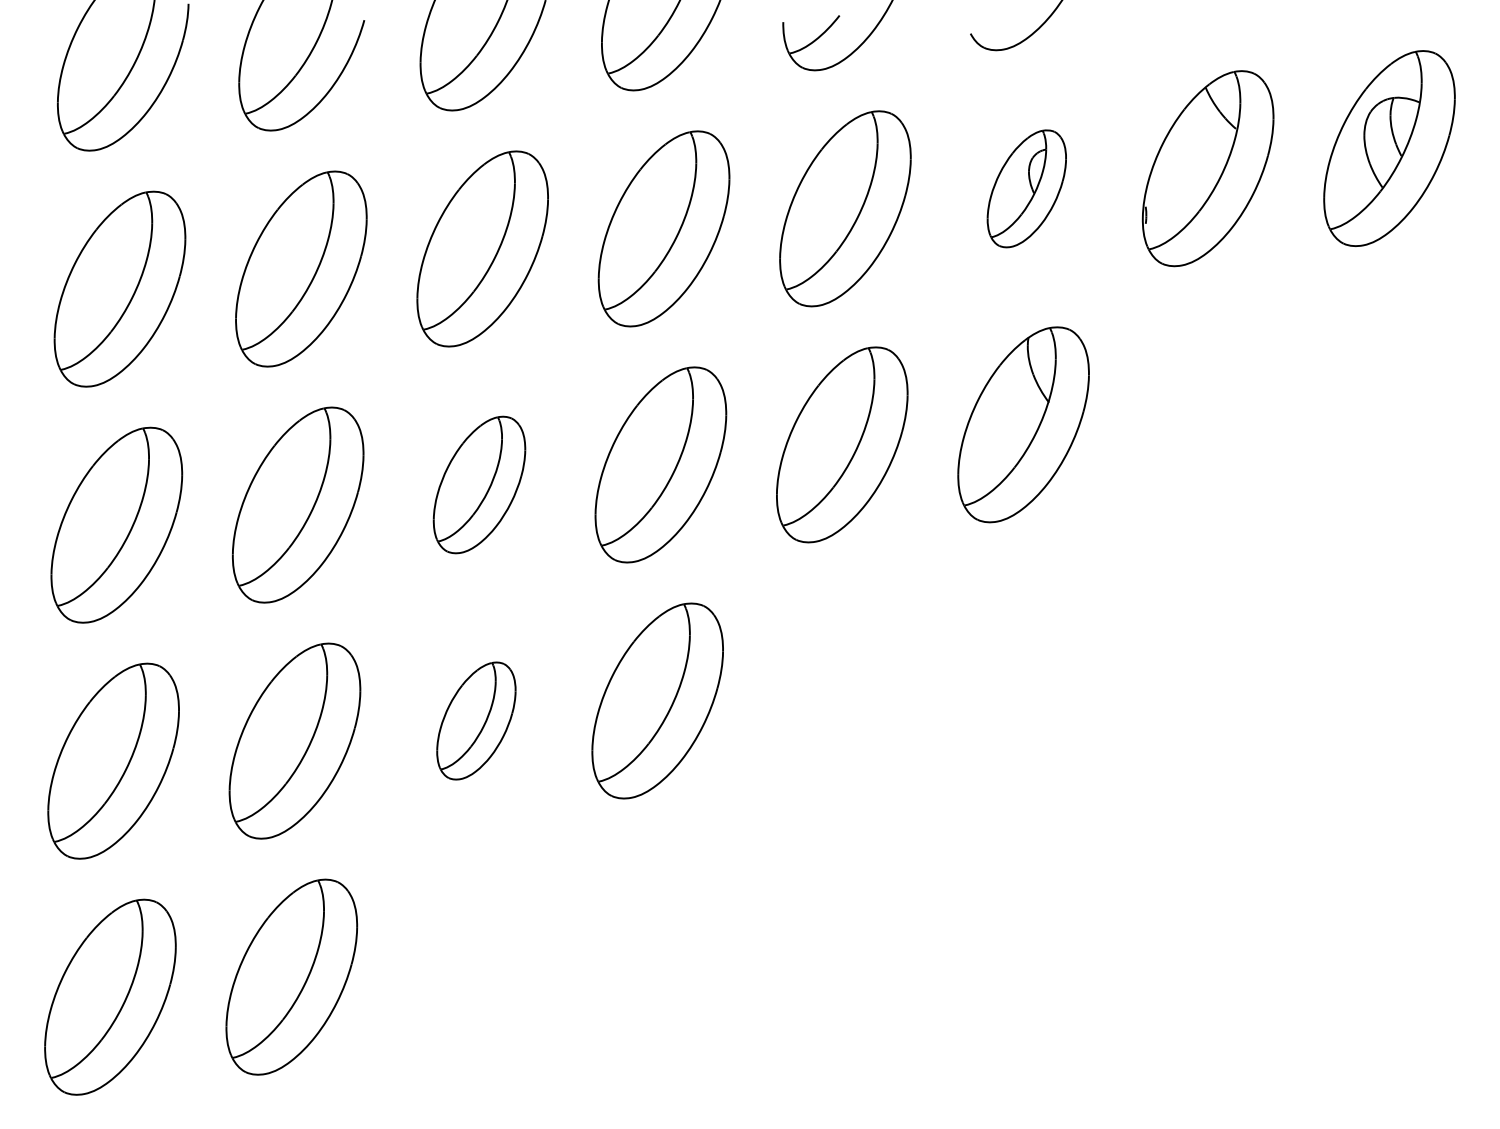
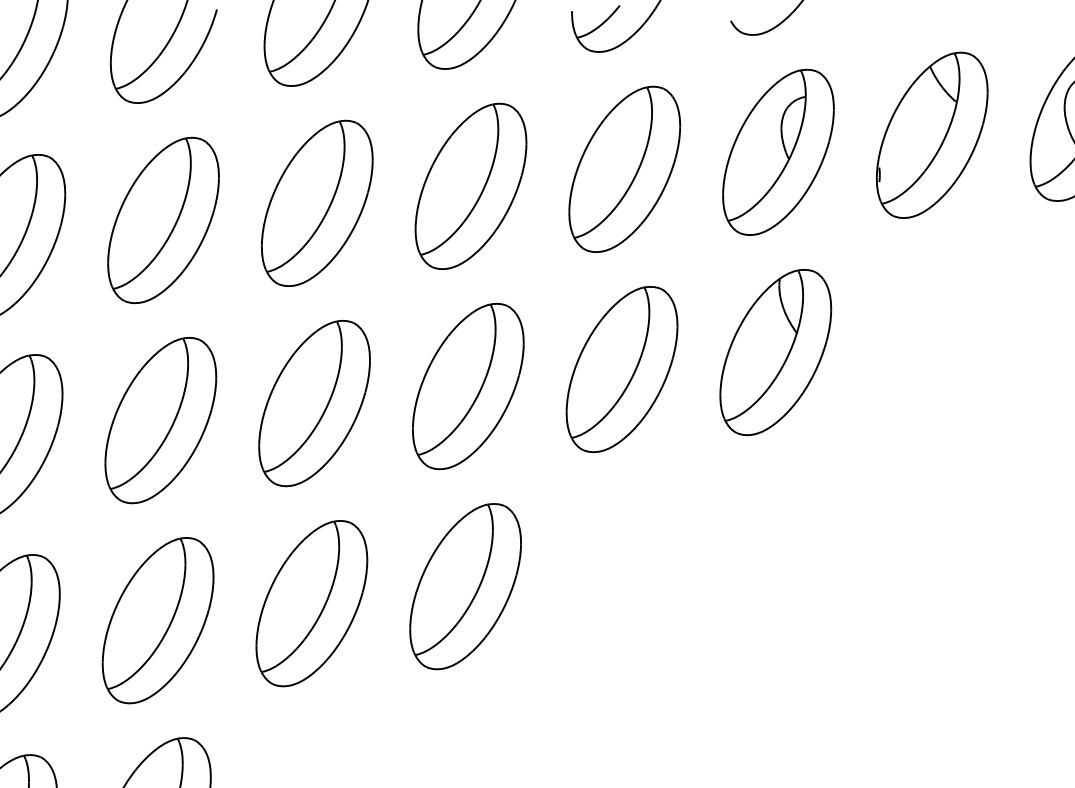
part: (1026, 188) -> (778, 152), size x1.67
part: (479, 484) -> (314, 403), size x1.43
part: (476, 720) -> (312, 603), size x1.67

